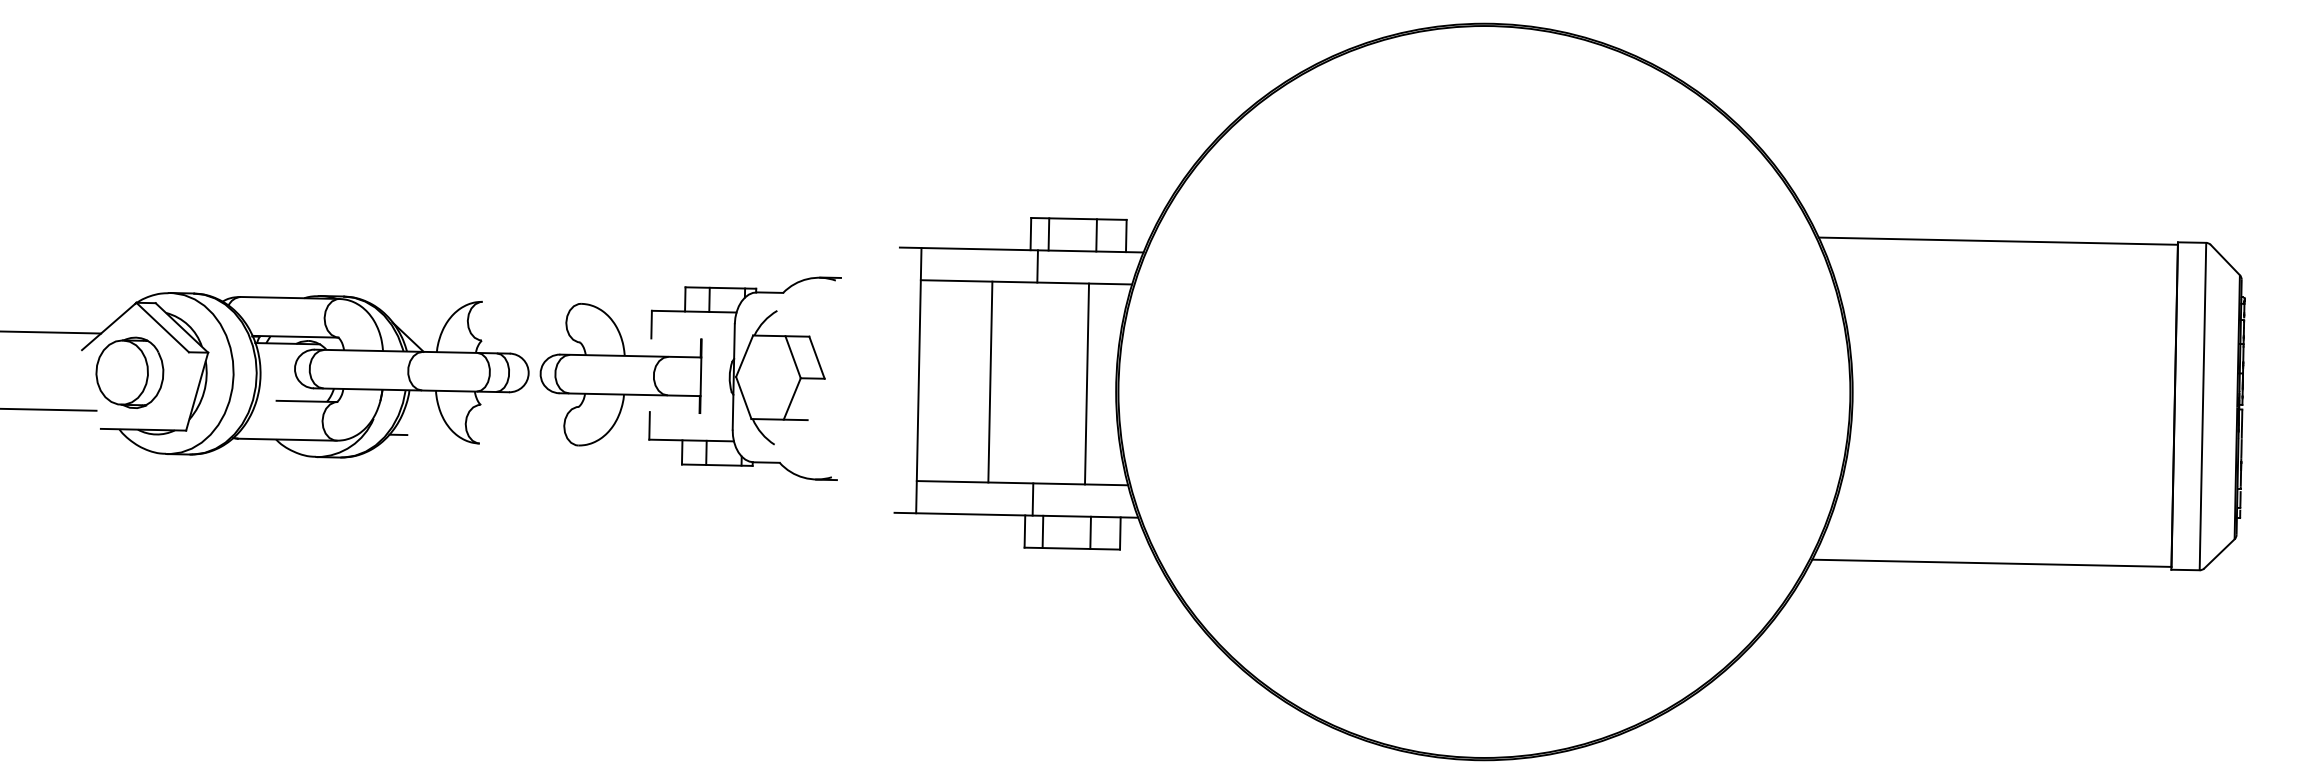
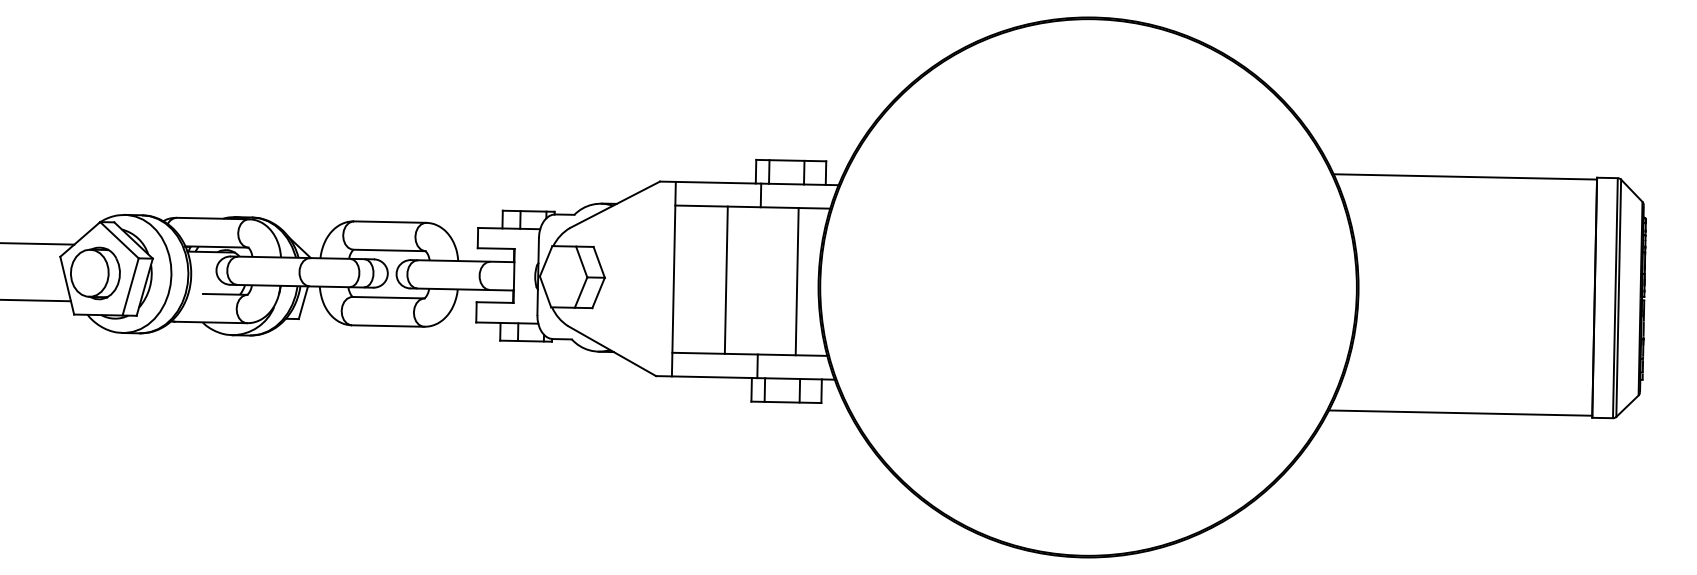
line: (838, 278) -> (614, 204), added
line: (531, 302) -> (389, 221), added
line: (676, 338) -> (496, 248), added
line: (530, 341) -> (389, 250), added
line: (91, 389) -> (67, 285), added
line: (177, 391) -> (130, 287), added
line: (815, 399) -> (598, 292), added
line: (529, 405) -> (388, 297), added
line: (2207, 406) -> (1618, 298), added
line: (413, 412) -> (303, 302), added
line: (674, 412) -> (494, 302), added
line: (528, 444) -> (387, 325), added
line: (834, 478) -> (612, 350), added

